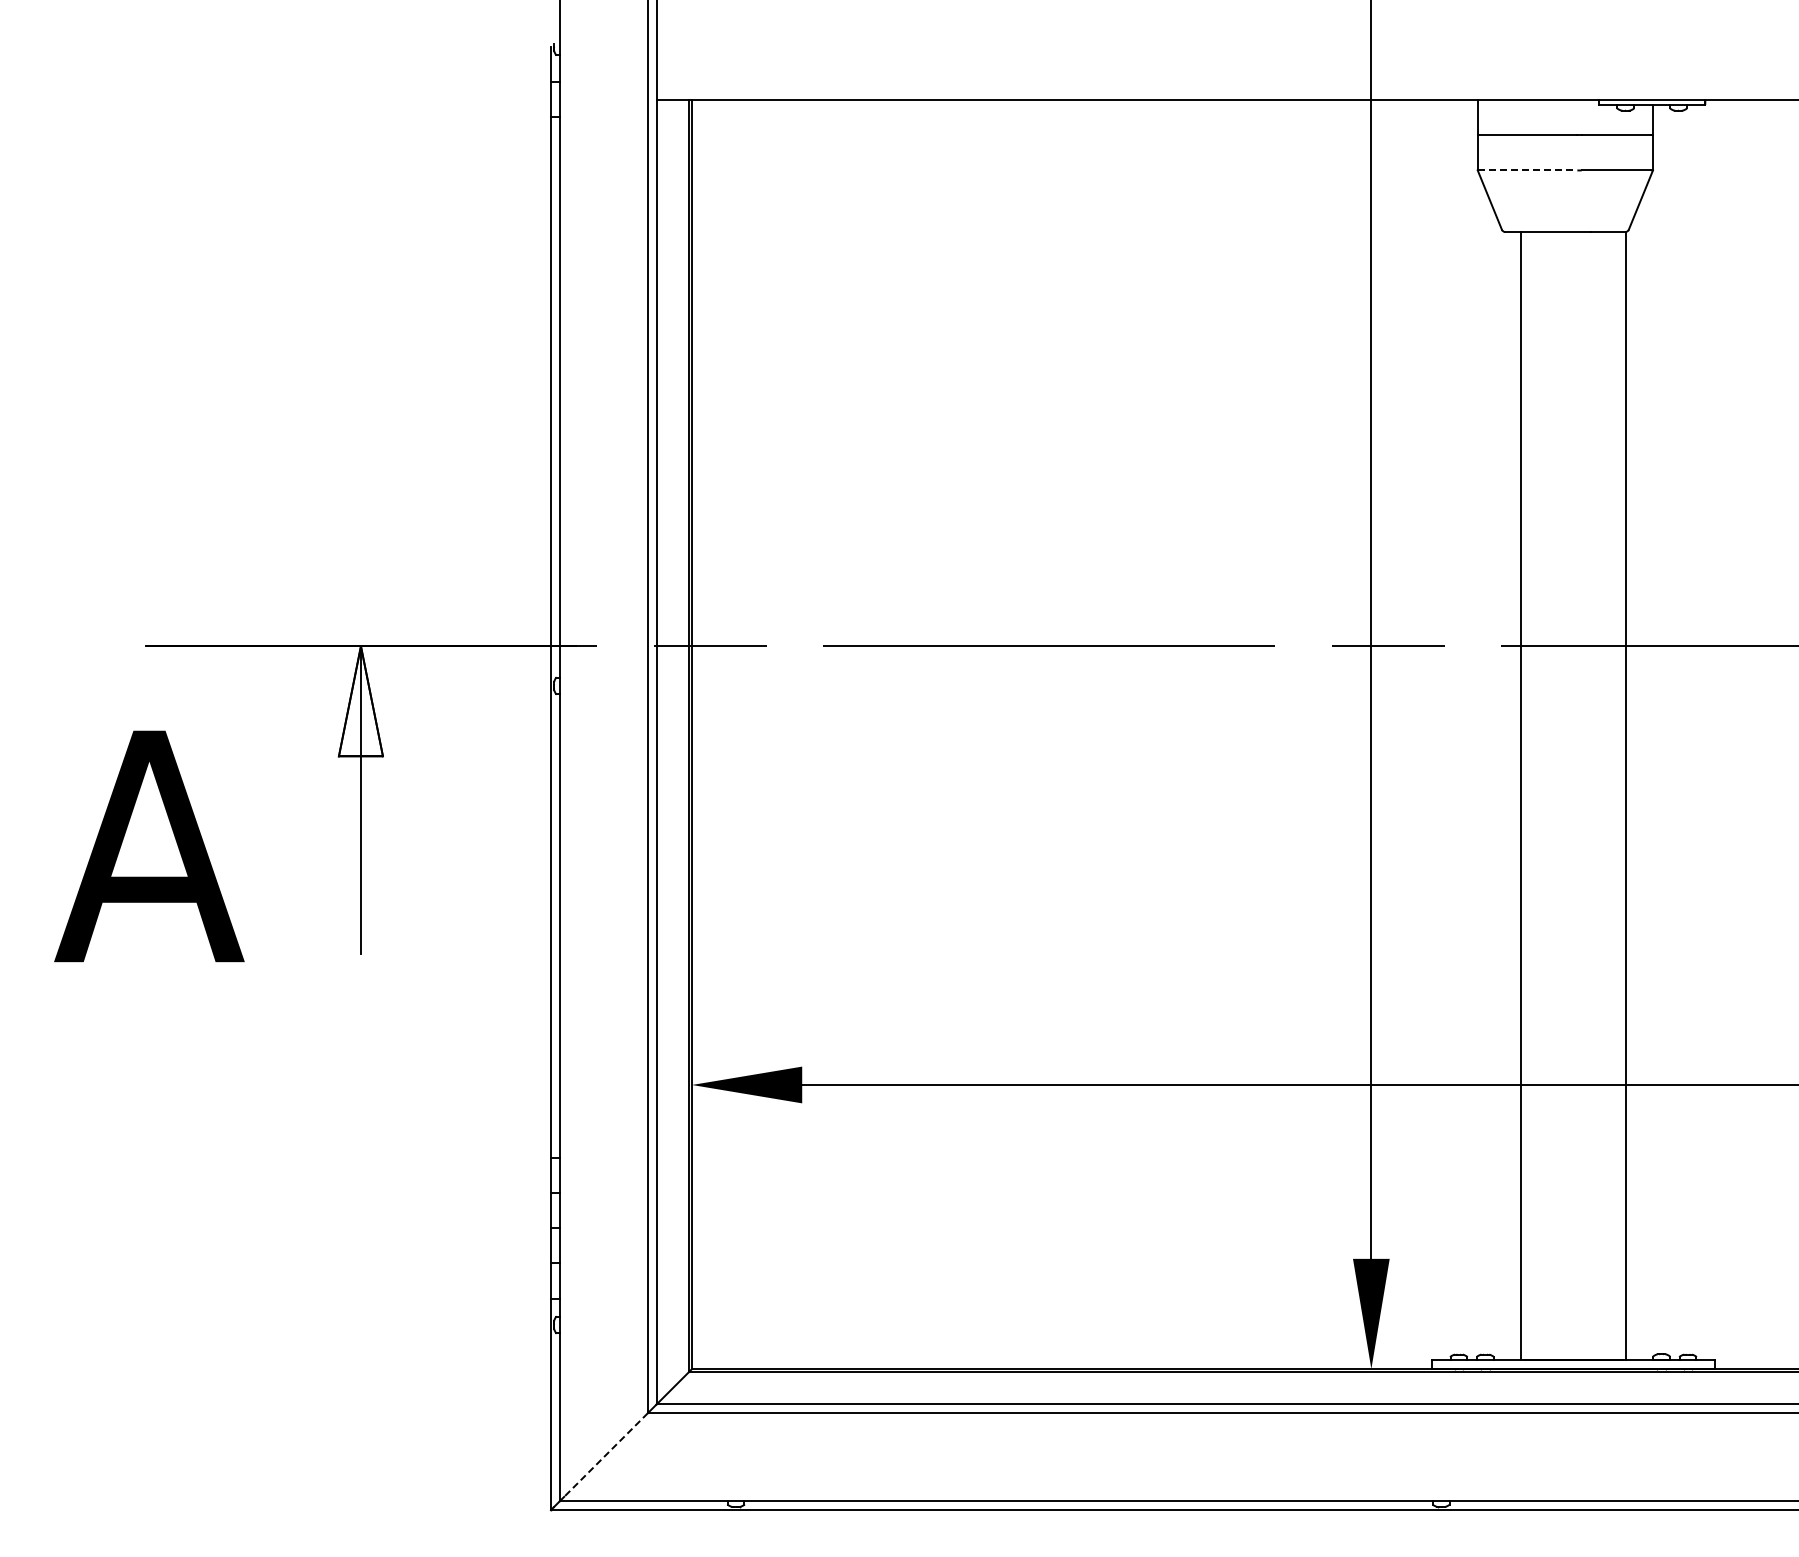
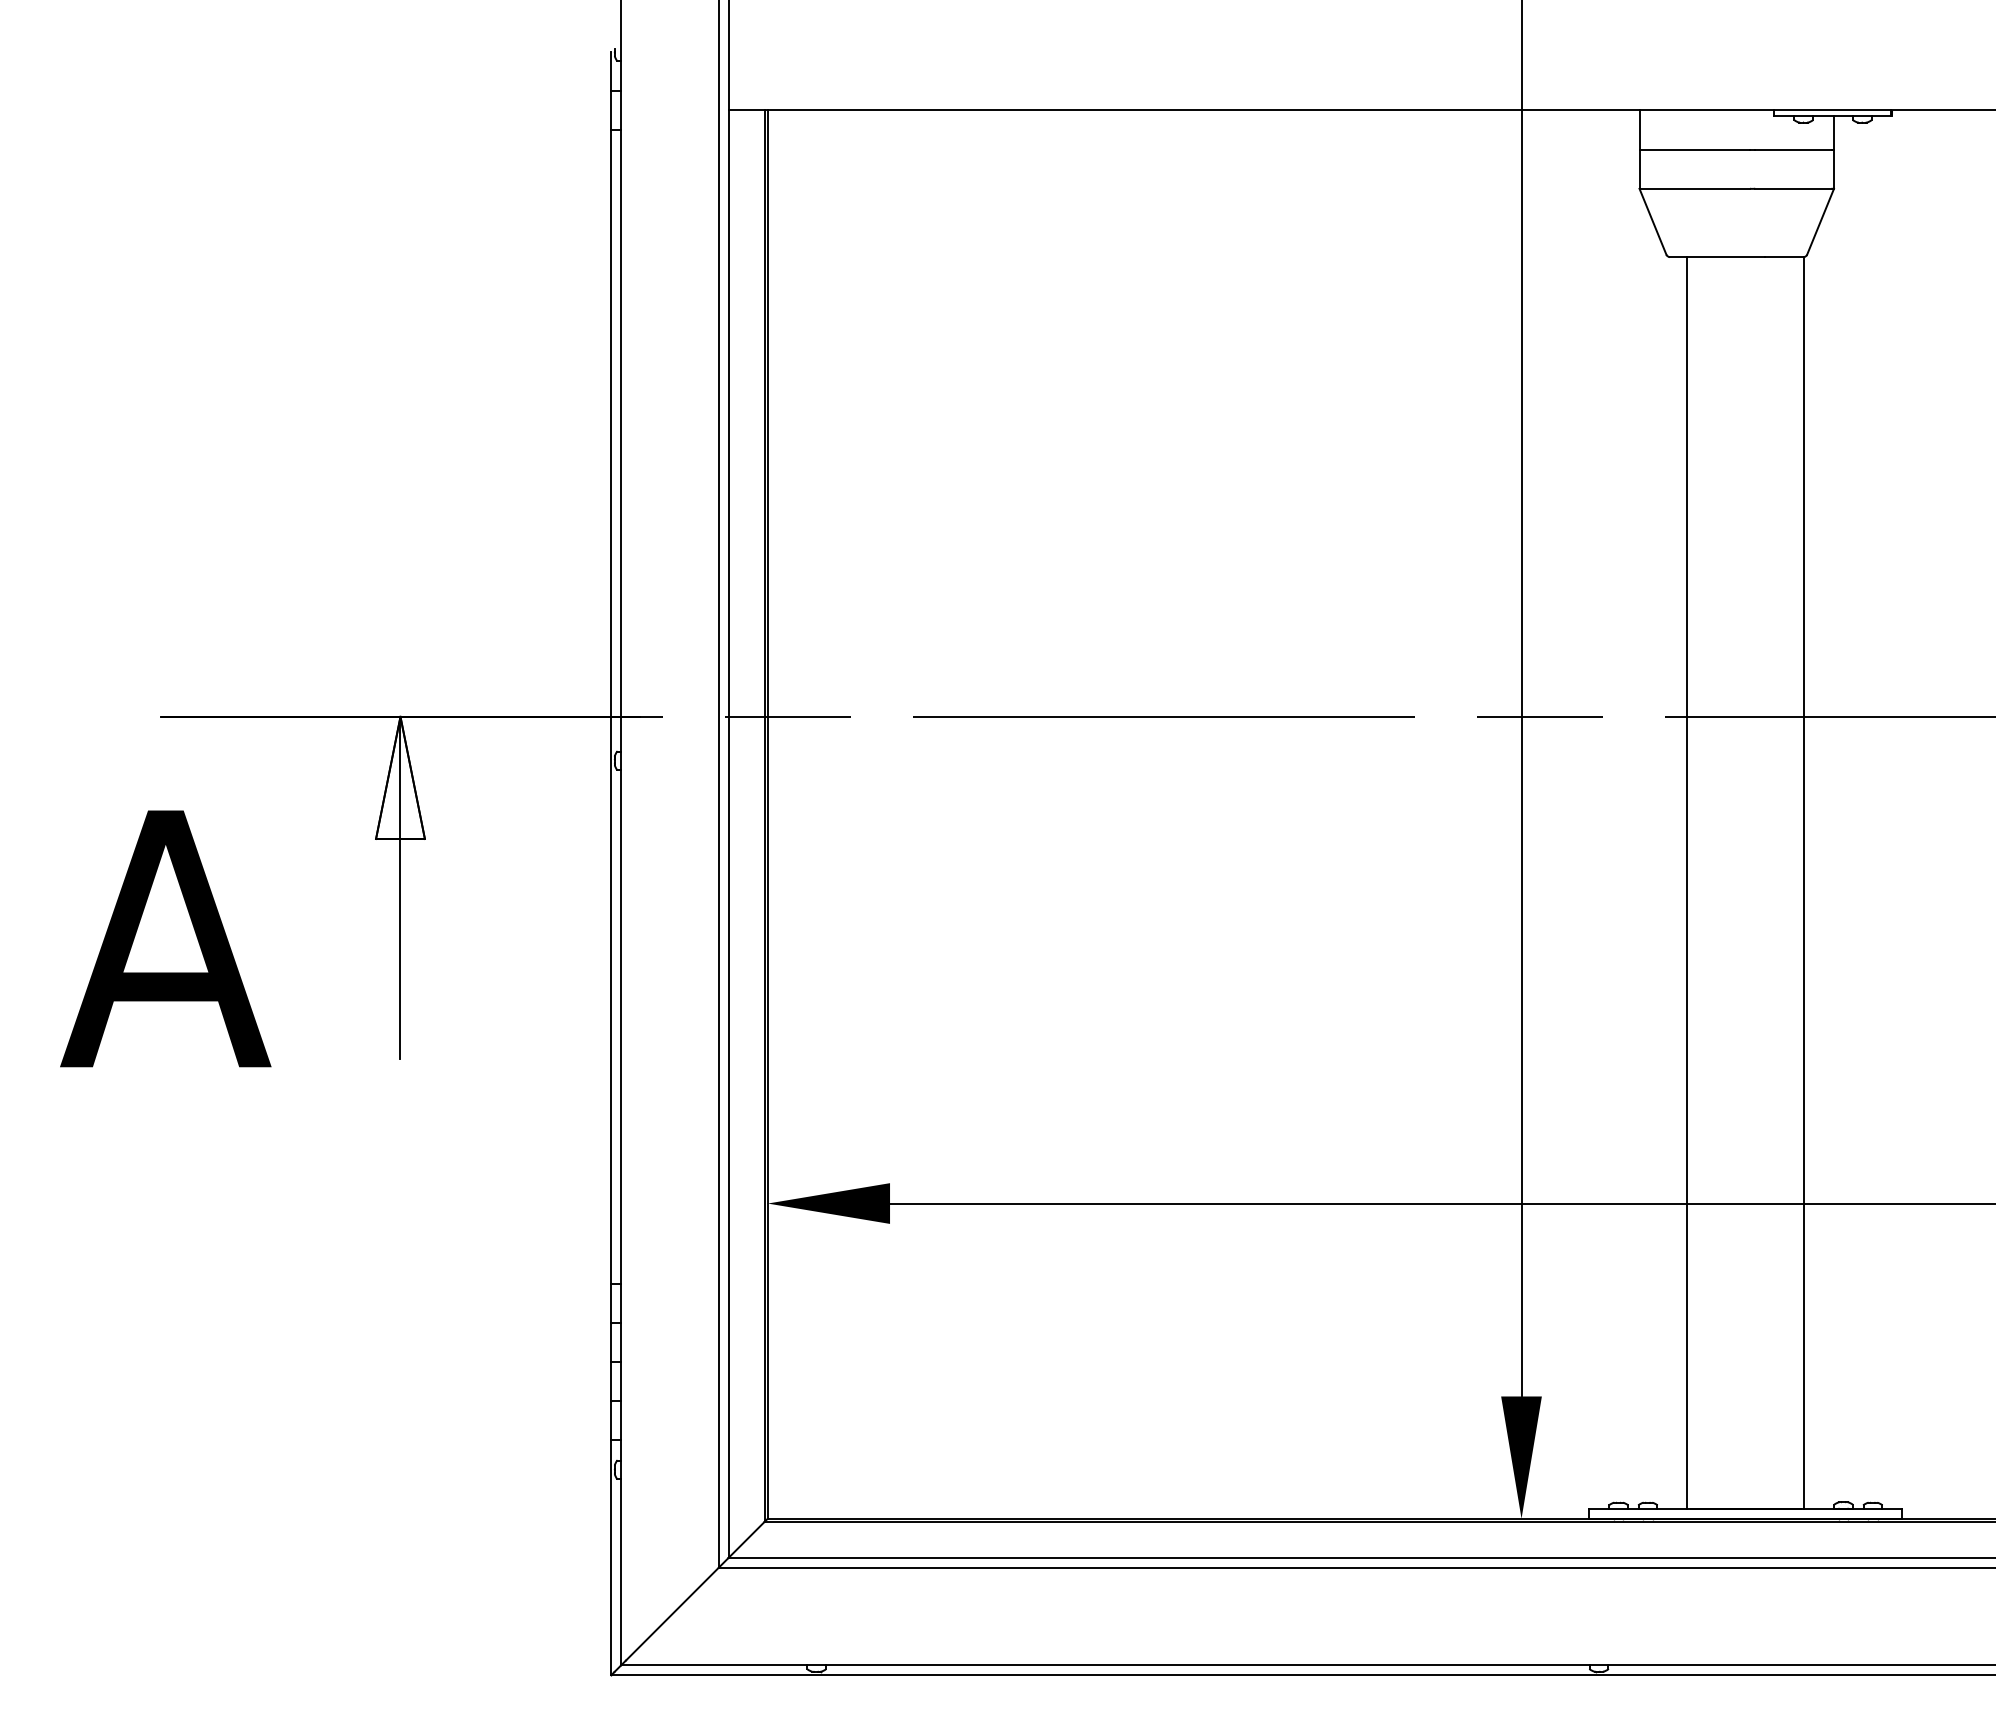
line: (1527, 170) -> (1694, 188), dashed -> solid
line: (605, 1455) -> (671, 1614), dashed -> solid

